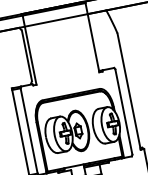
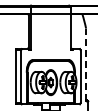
line: (129, 90) -> (86, 64), solid -> dashed

